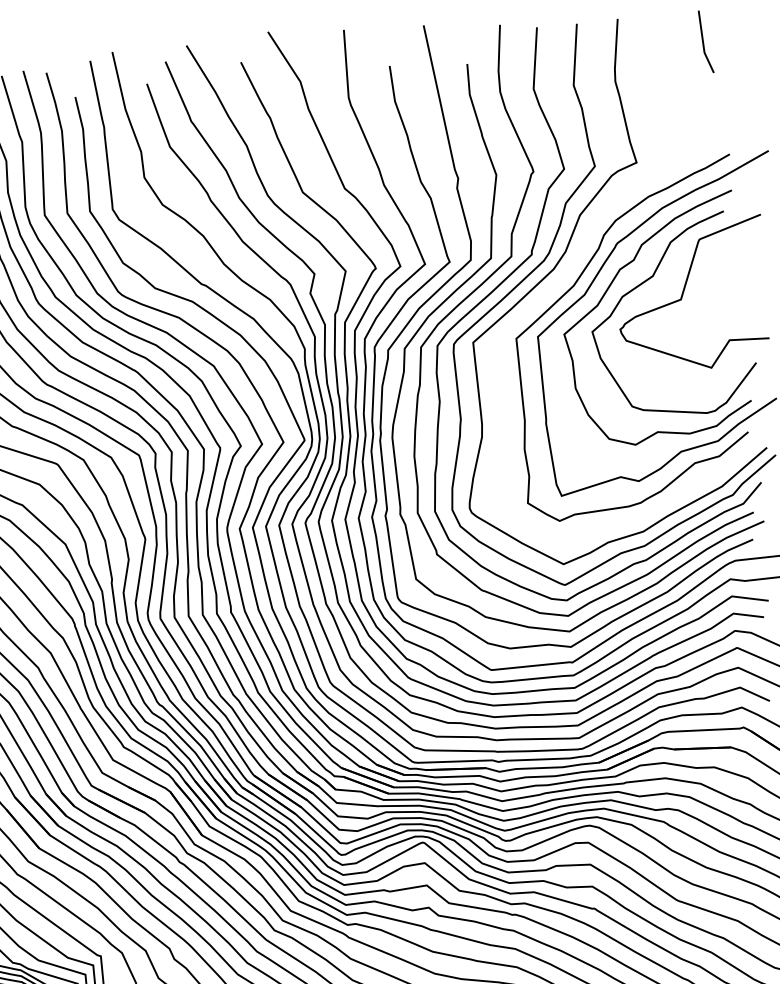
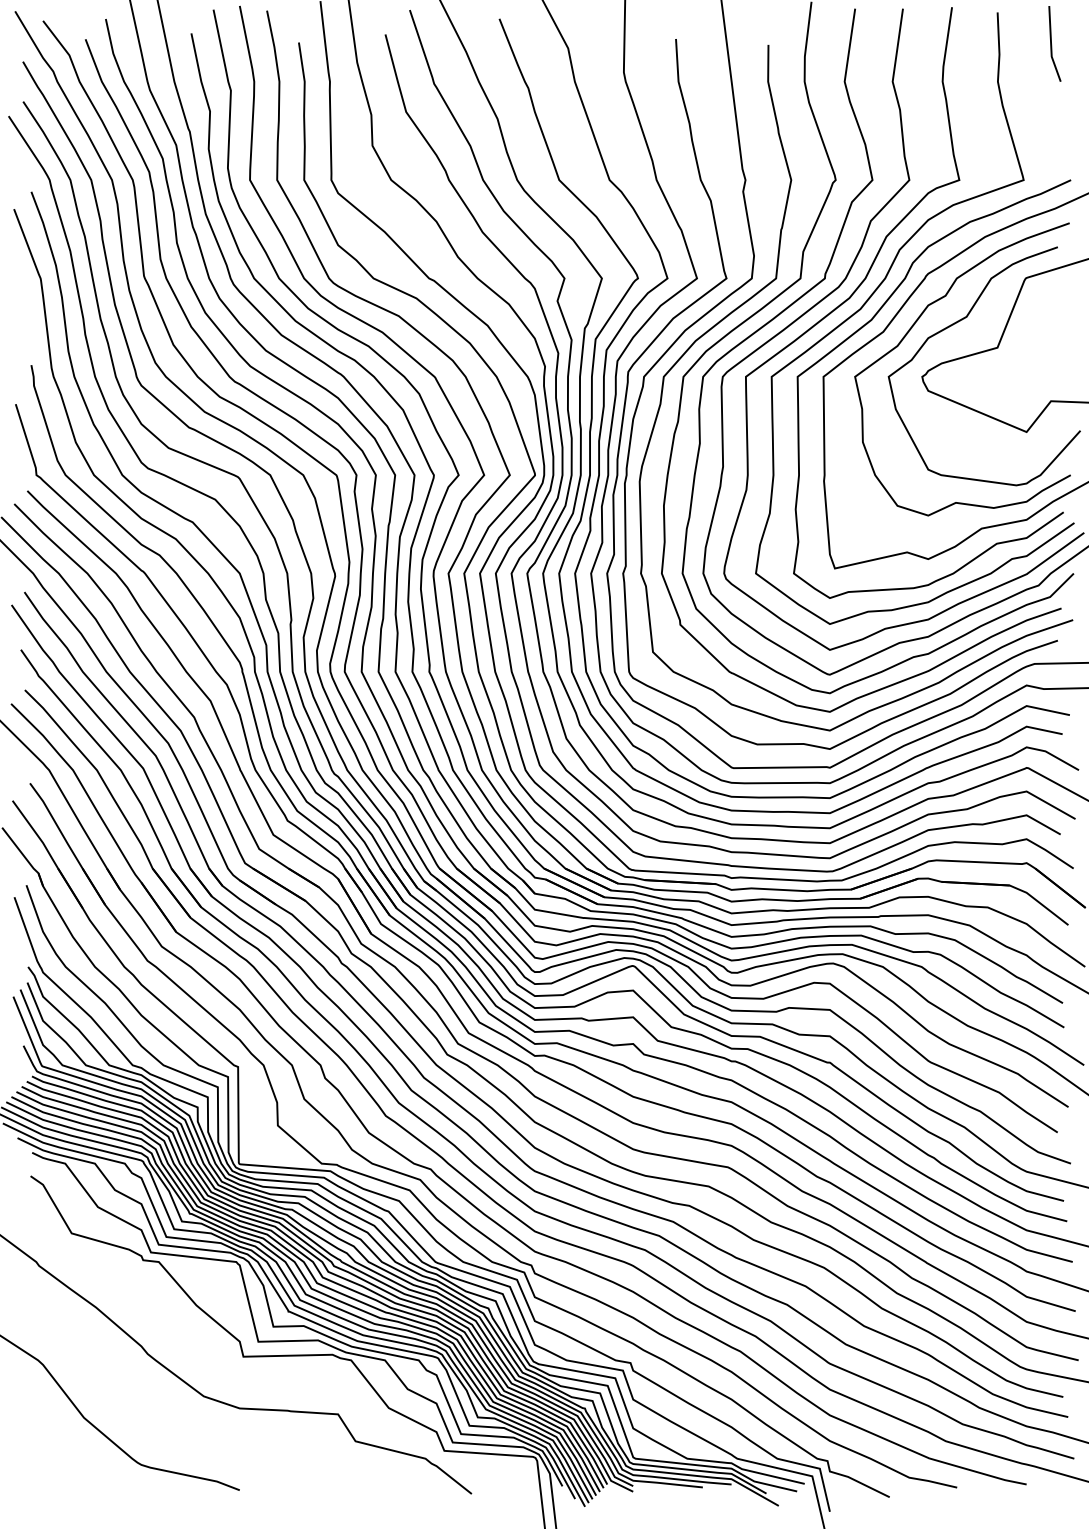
curve: (578, 258) -> (879, 287), added

